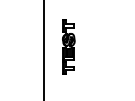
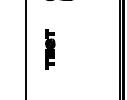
part: (68, 47) -> (50, 49), size x0.71

